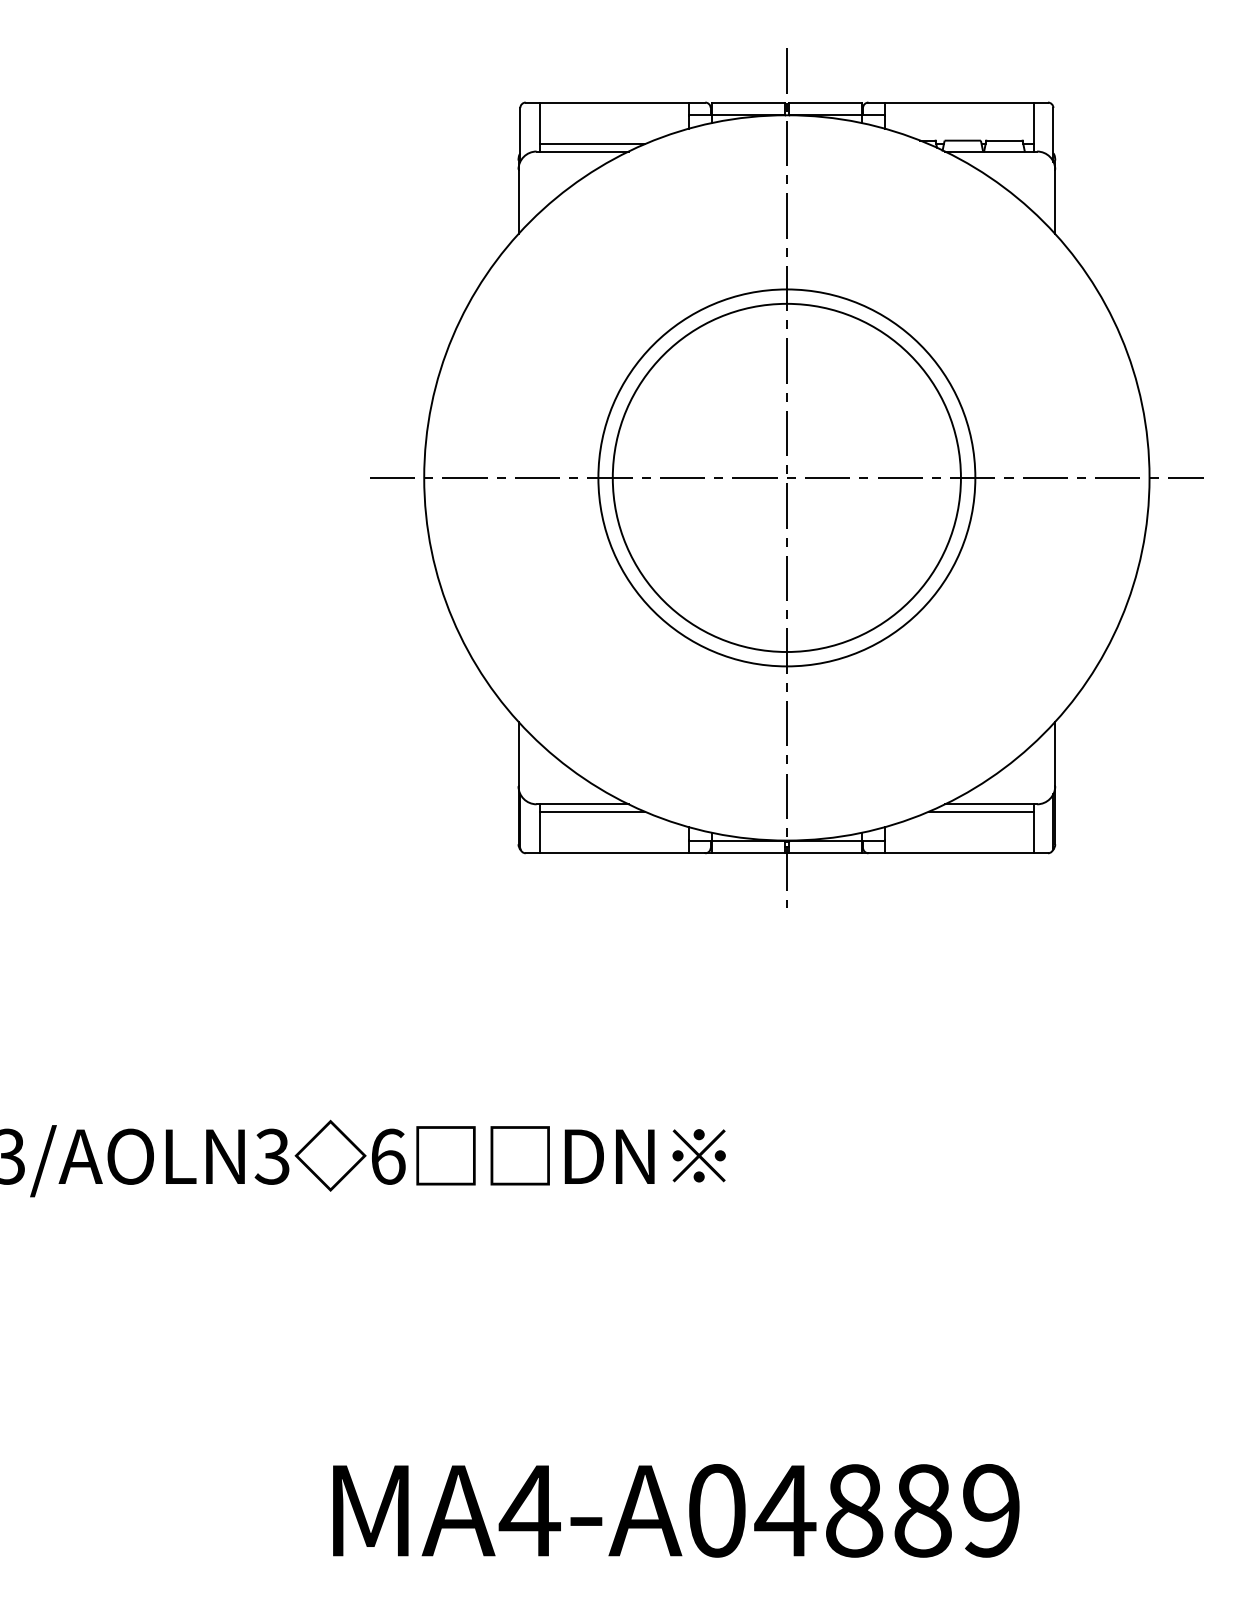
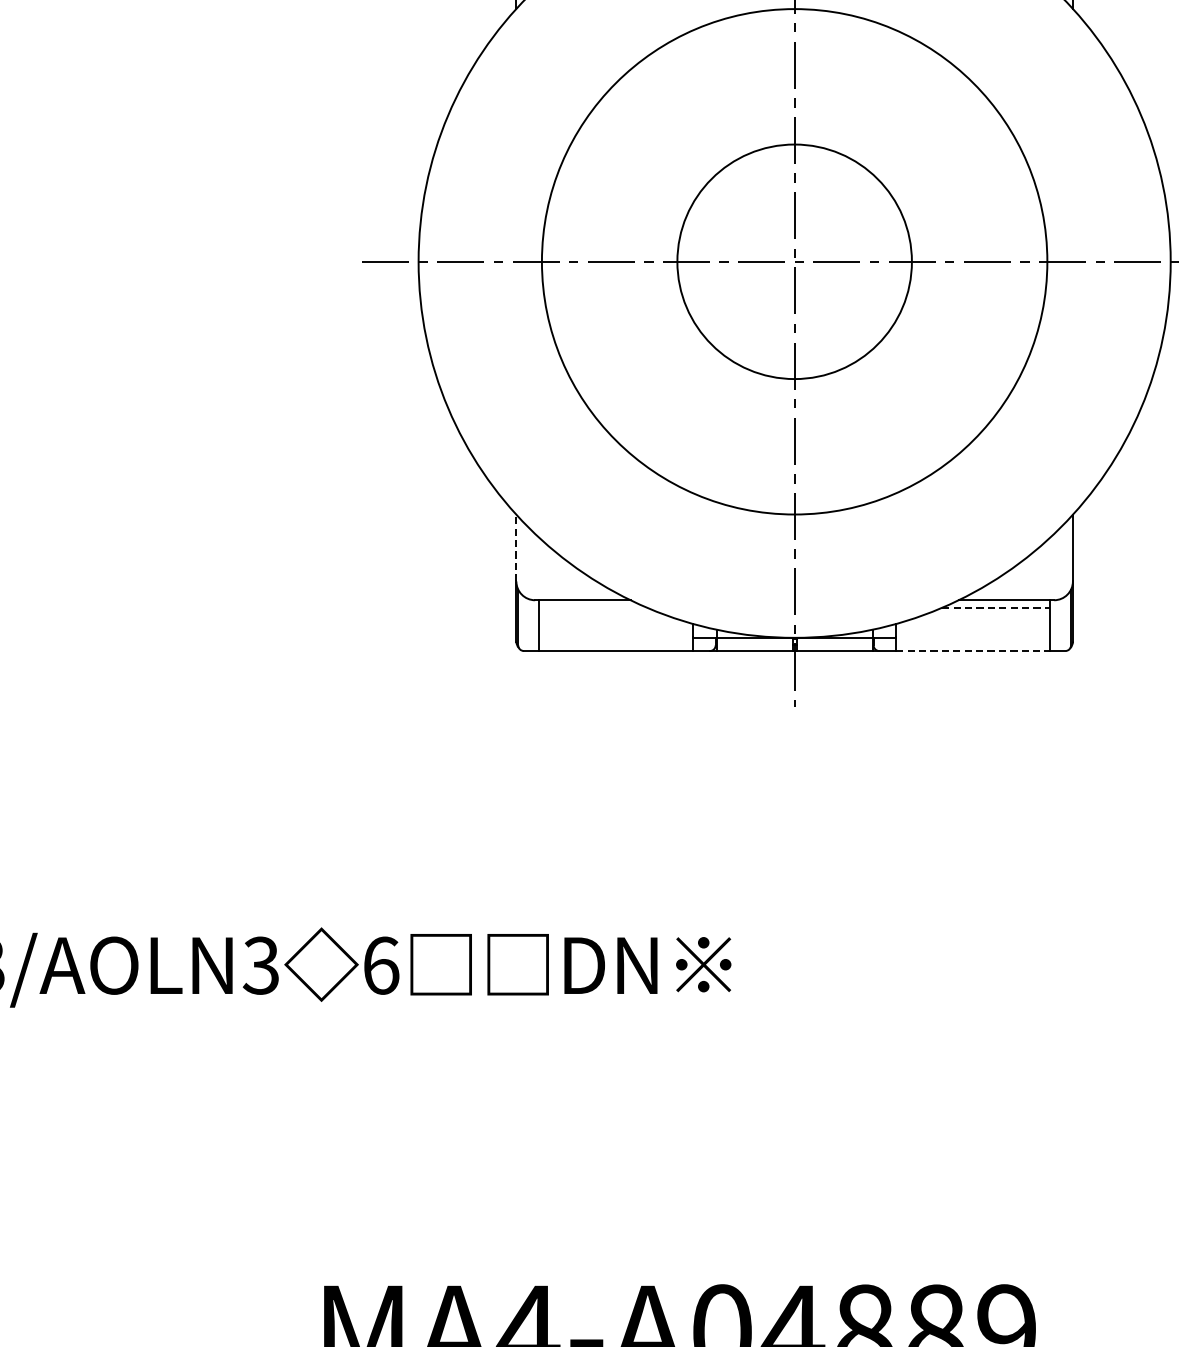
circle: (786, 477) -> (794, 261), size x0.6
circle: (786, 477) -> (794, 261), size x1.4
line: (518, 753) -> (516, 547), solid -> dashed
line: (592, 811) -> (593, 607), removed
line: (981, 811) -> (996, 607), solid -> dashed
line: (959, 853) -> (973, 651), solid -> dashed

